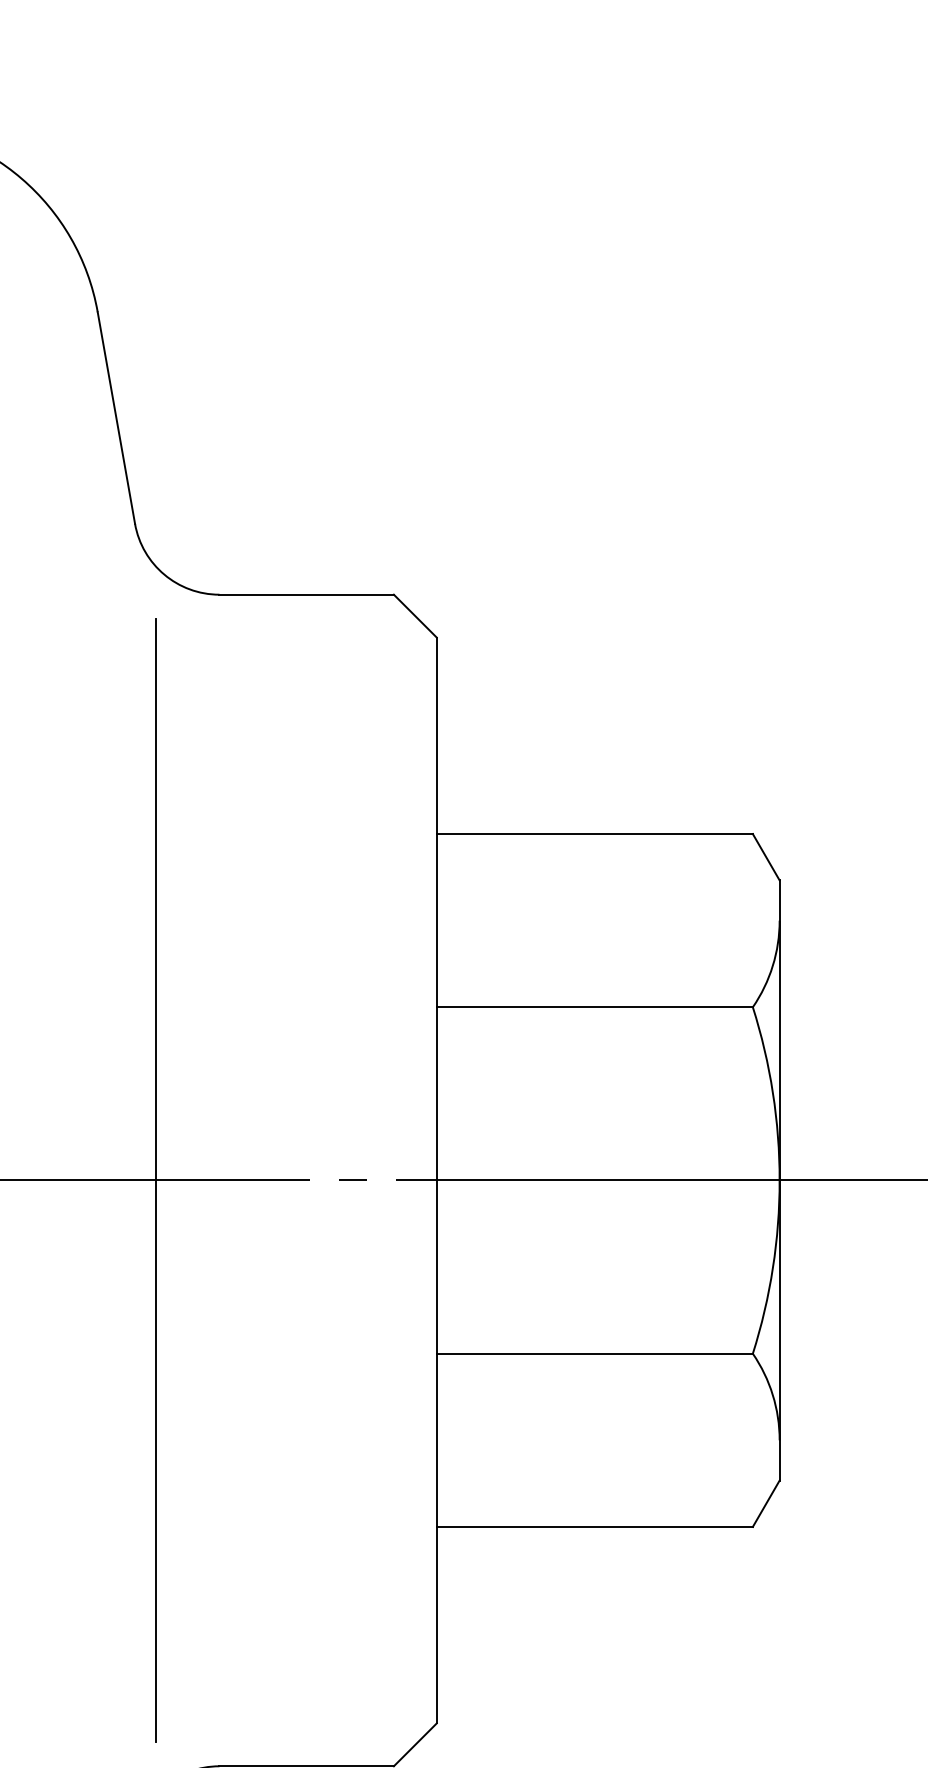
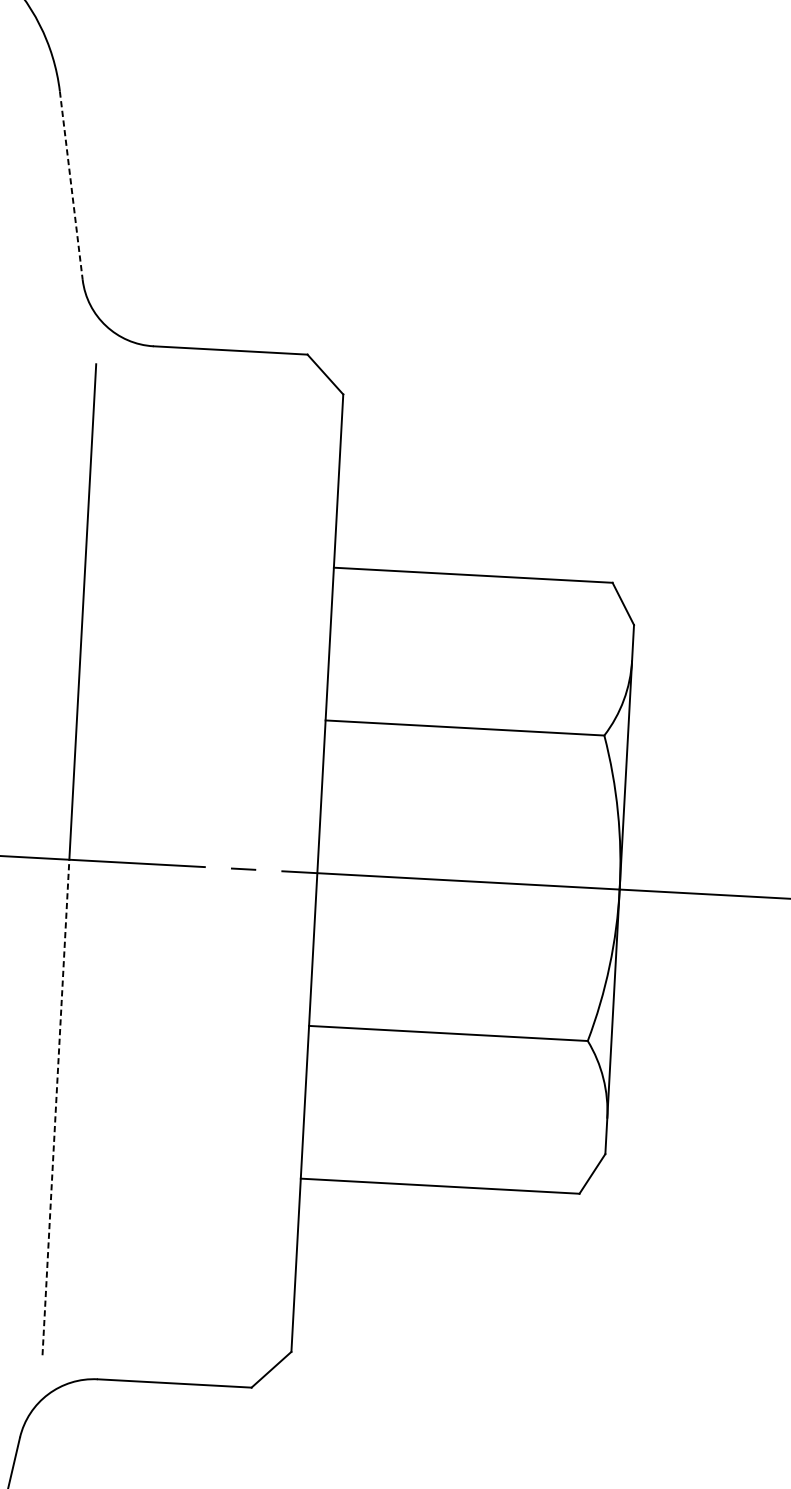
line: (116, 418) -> (71, 186), solid -> dashed
line: (155, 1461) -> (55, 1107), solid -> dashed

